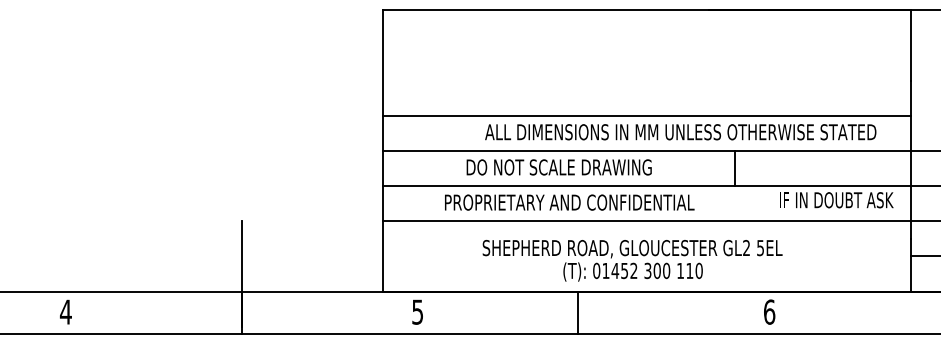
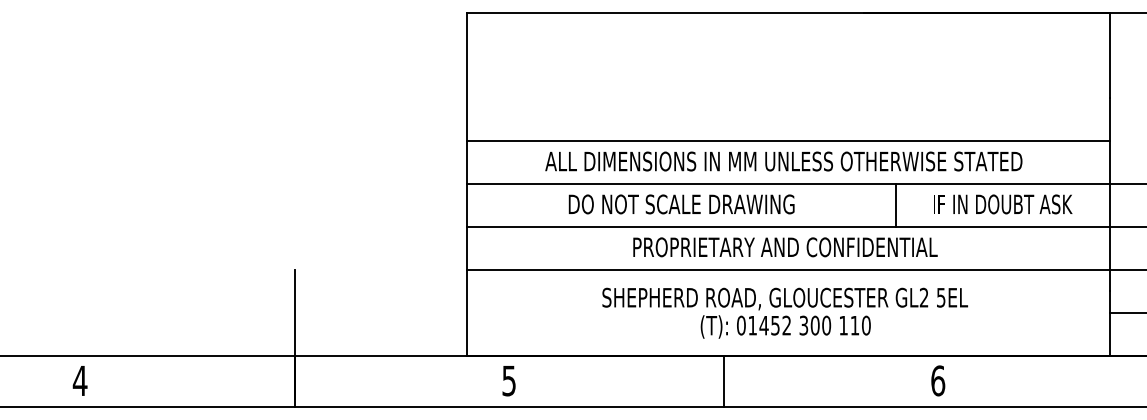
text: (680, 132) -> (783, 161), moved
text: (837, 200) -> (1003, 204), moved
text: (569, 202) -> (785, 247), moved
text: (632, 260) -> (784, 312), moved
line: (578, 312) -> (724, 381), moved

